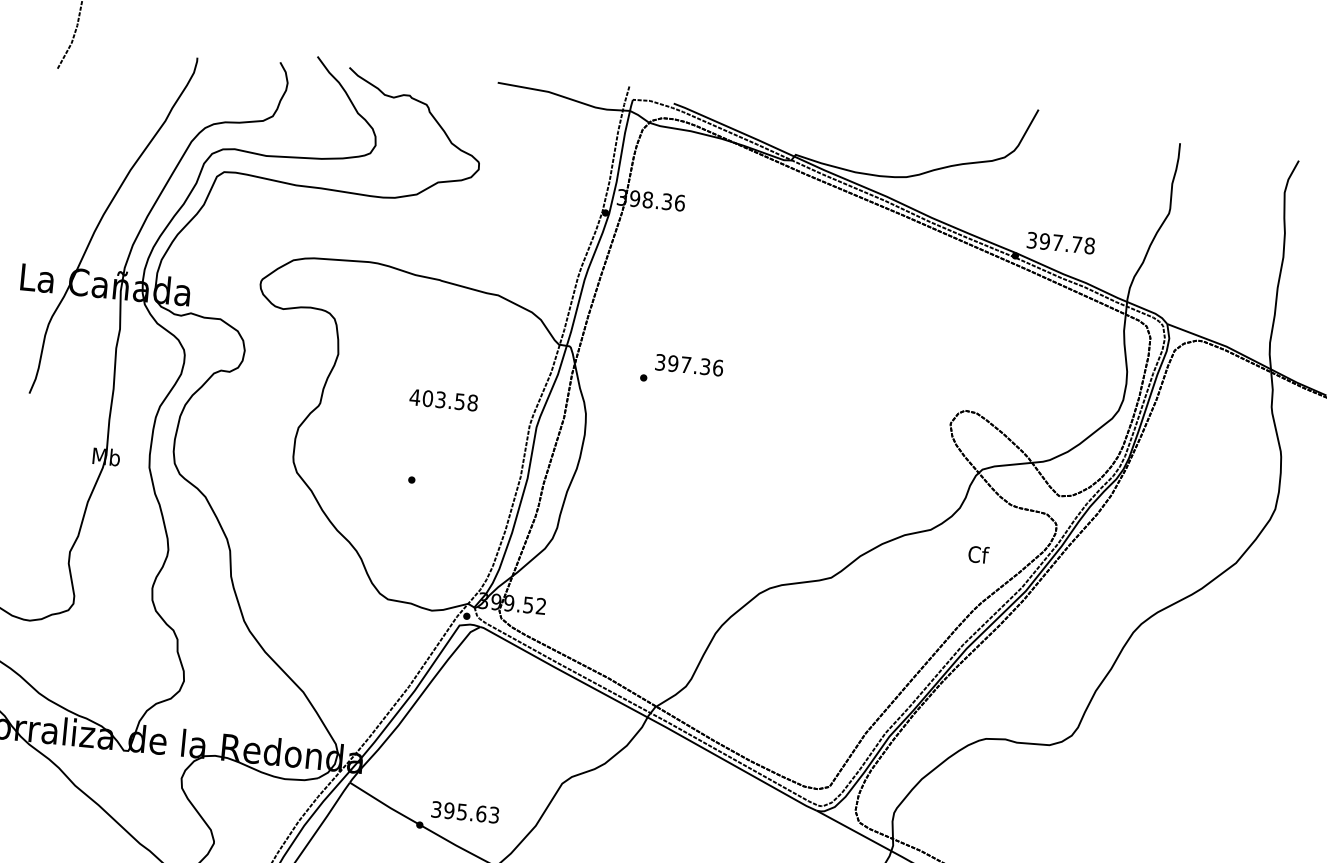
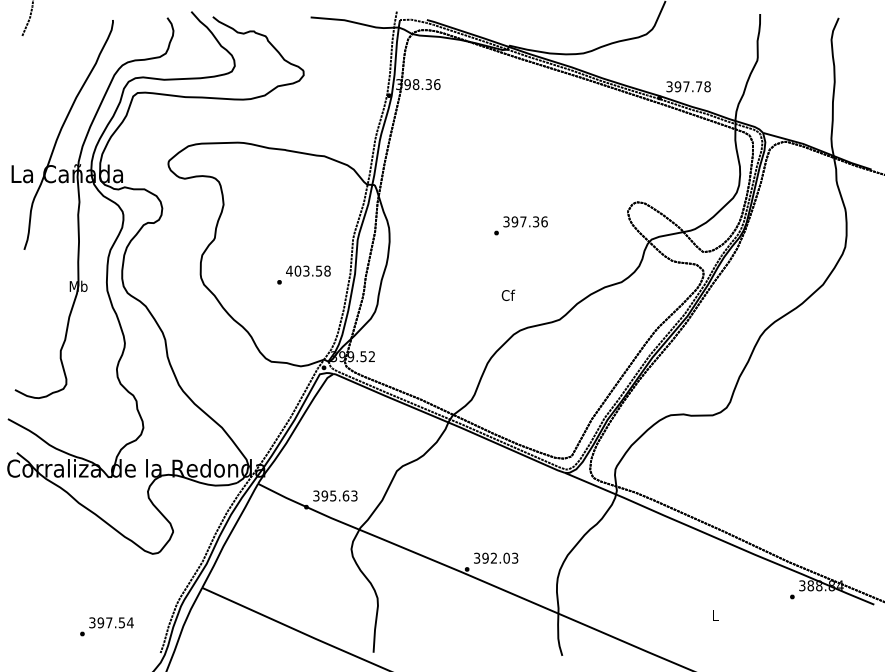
text: (681, 369) -> (520, 225), moved
text: (444, 399) -> (308, 270), moved
text: (978, 553) -> (508, 294), moved

